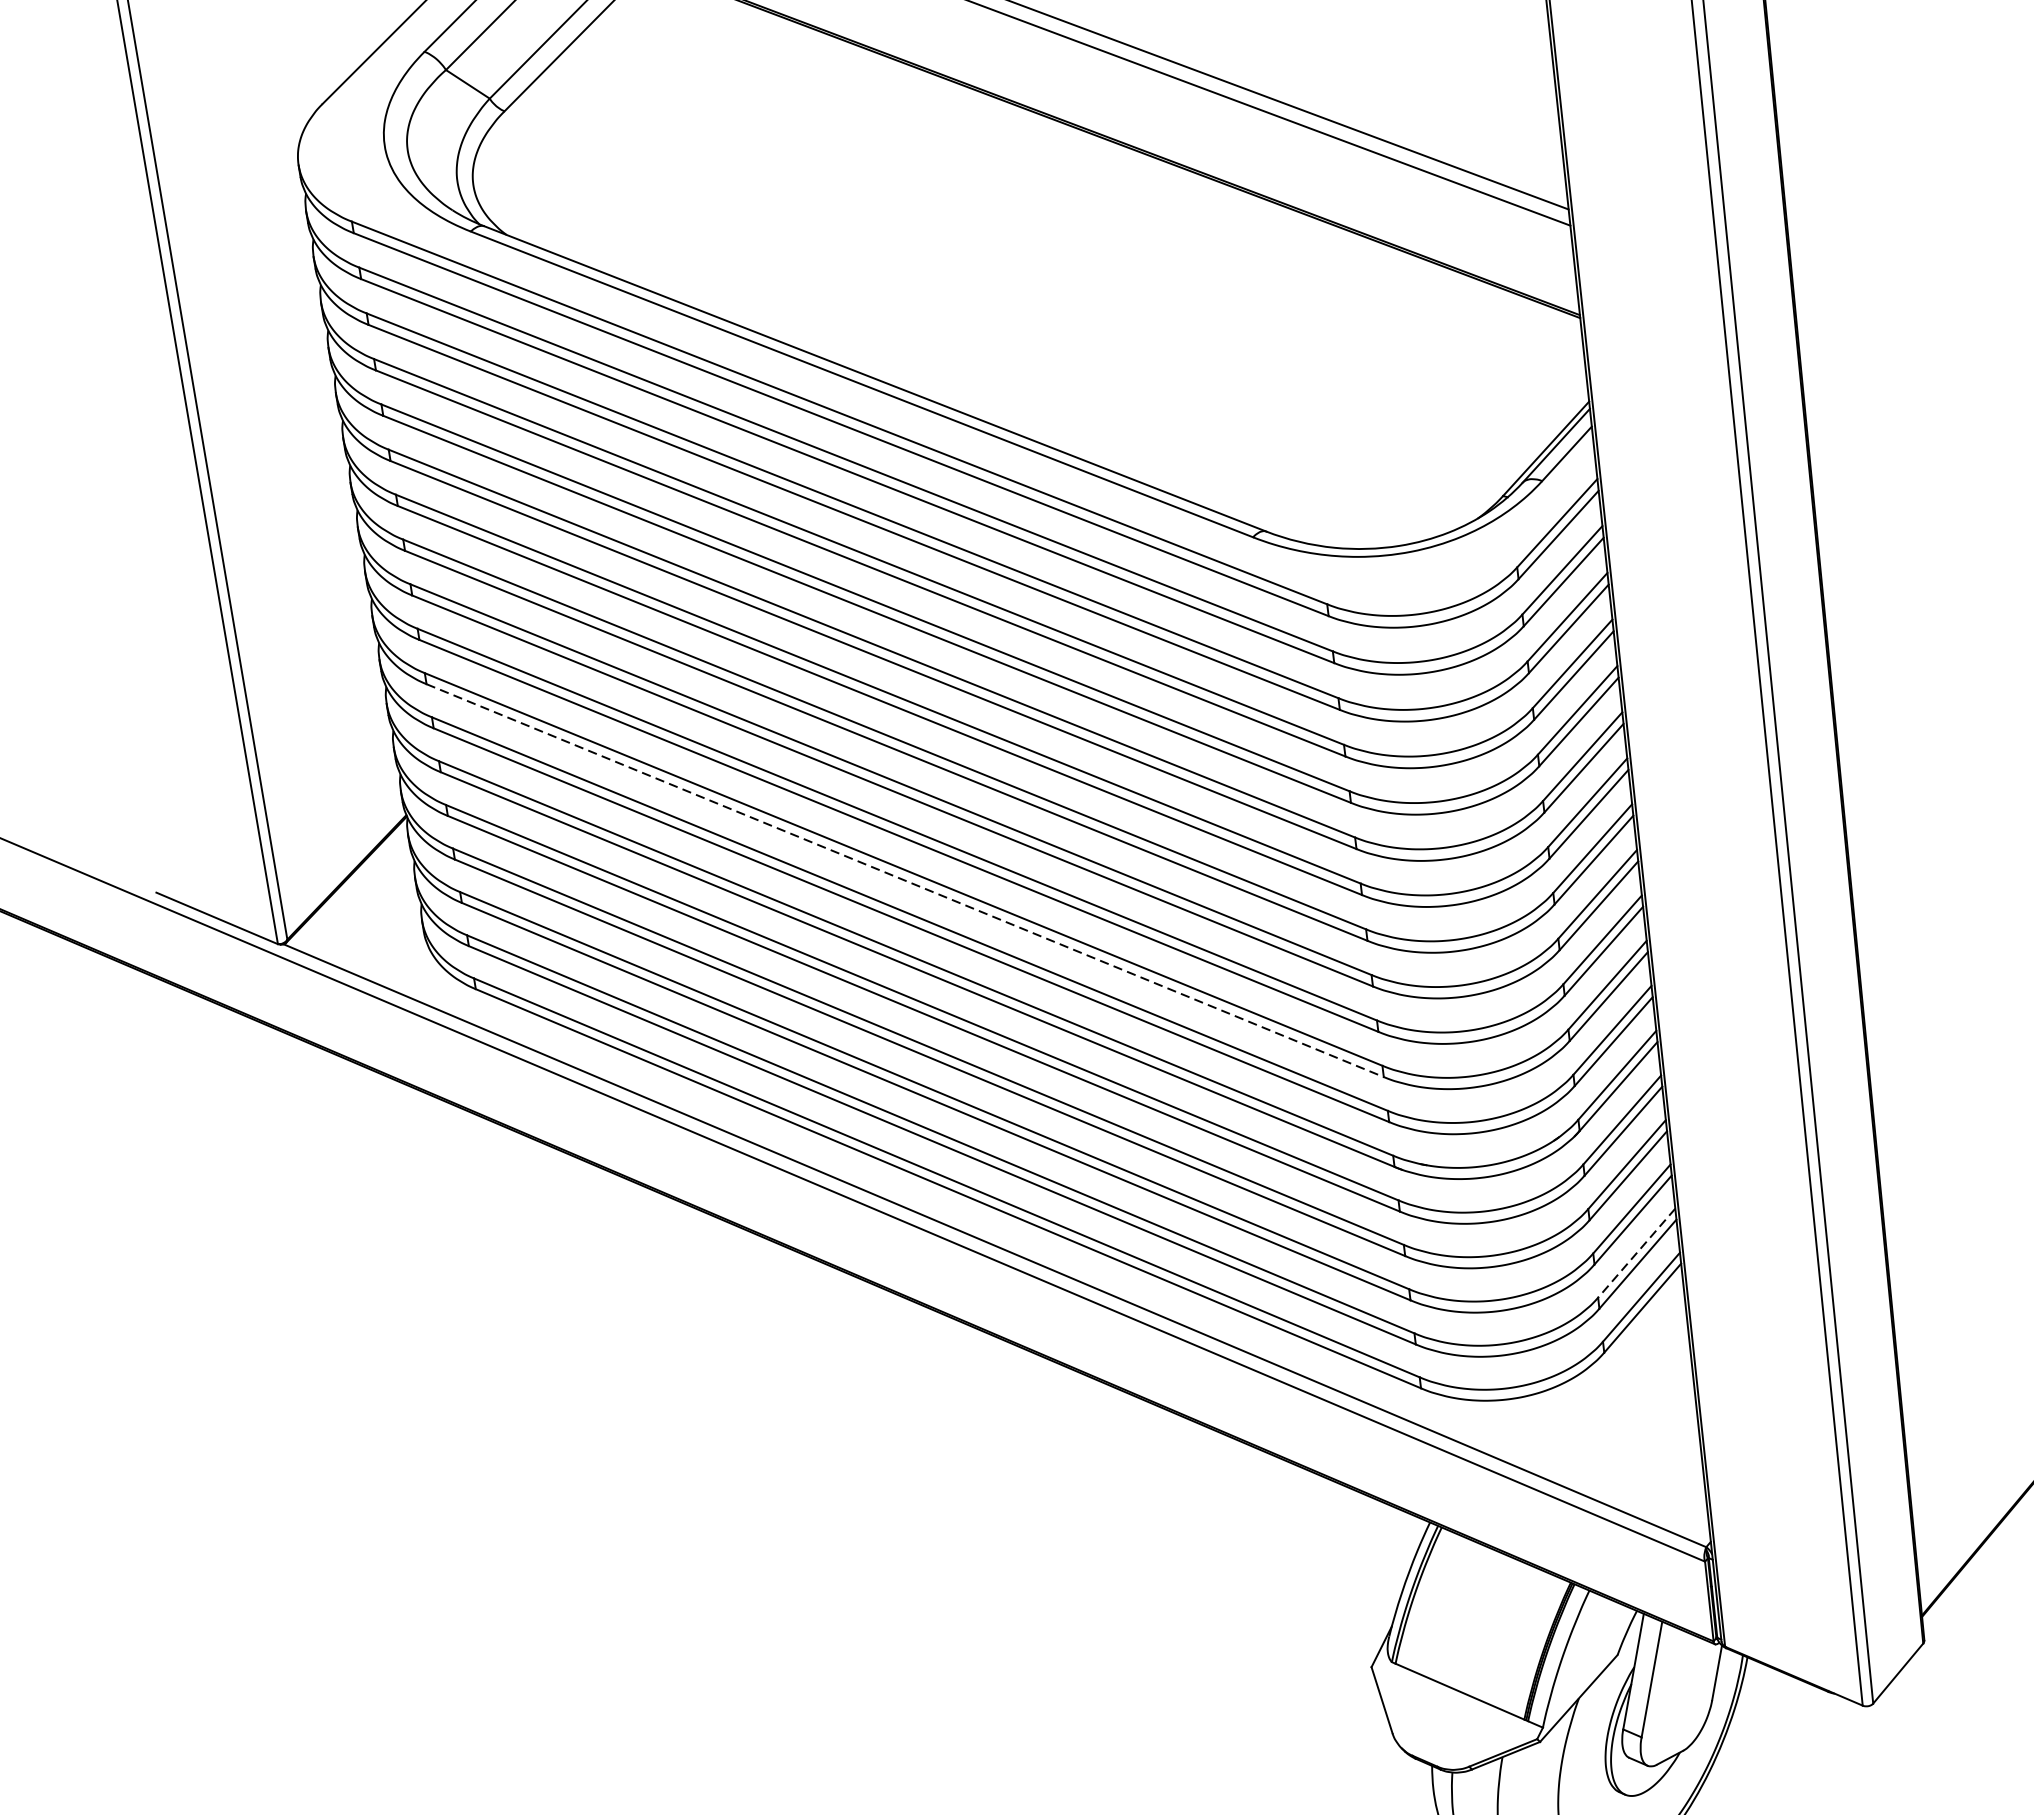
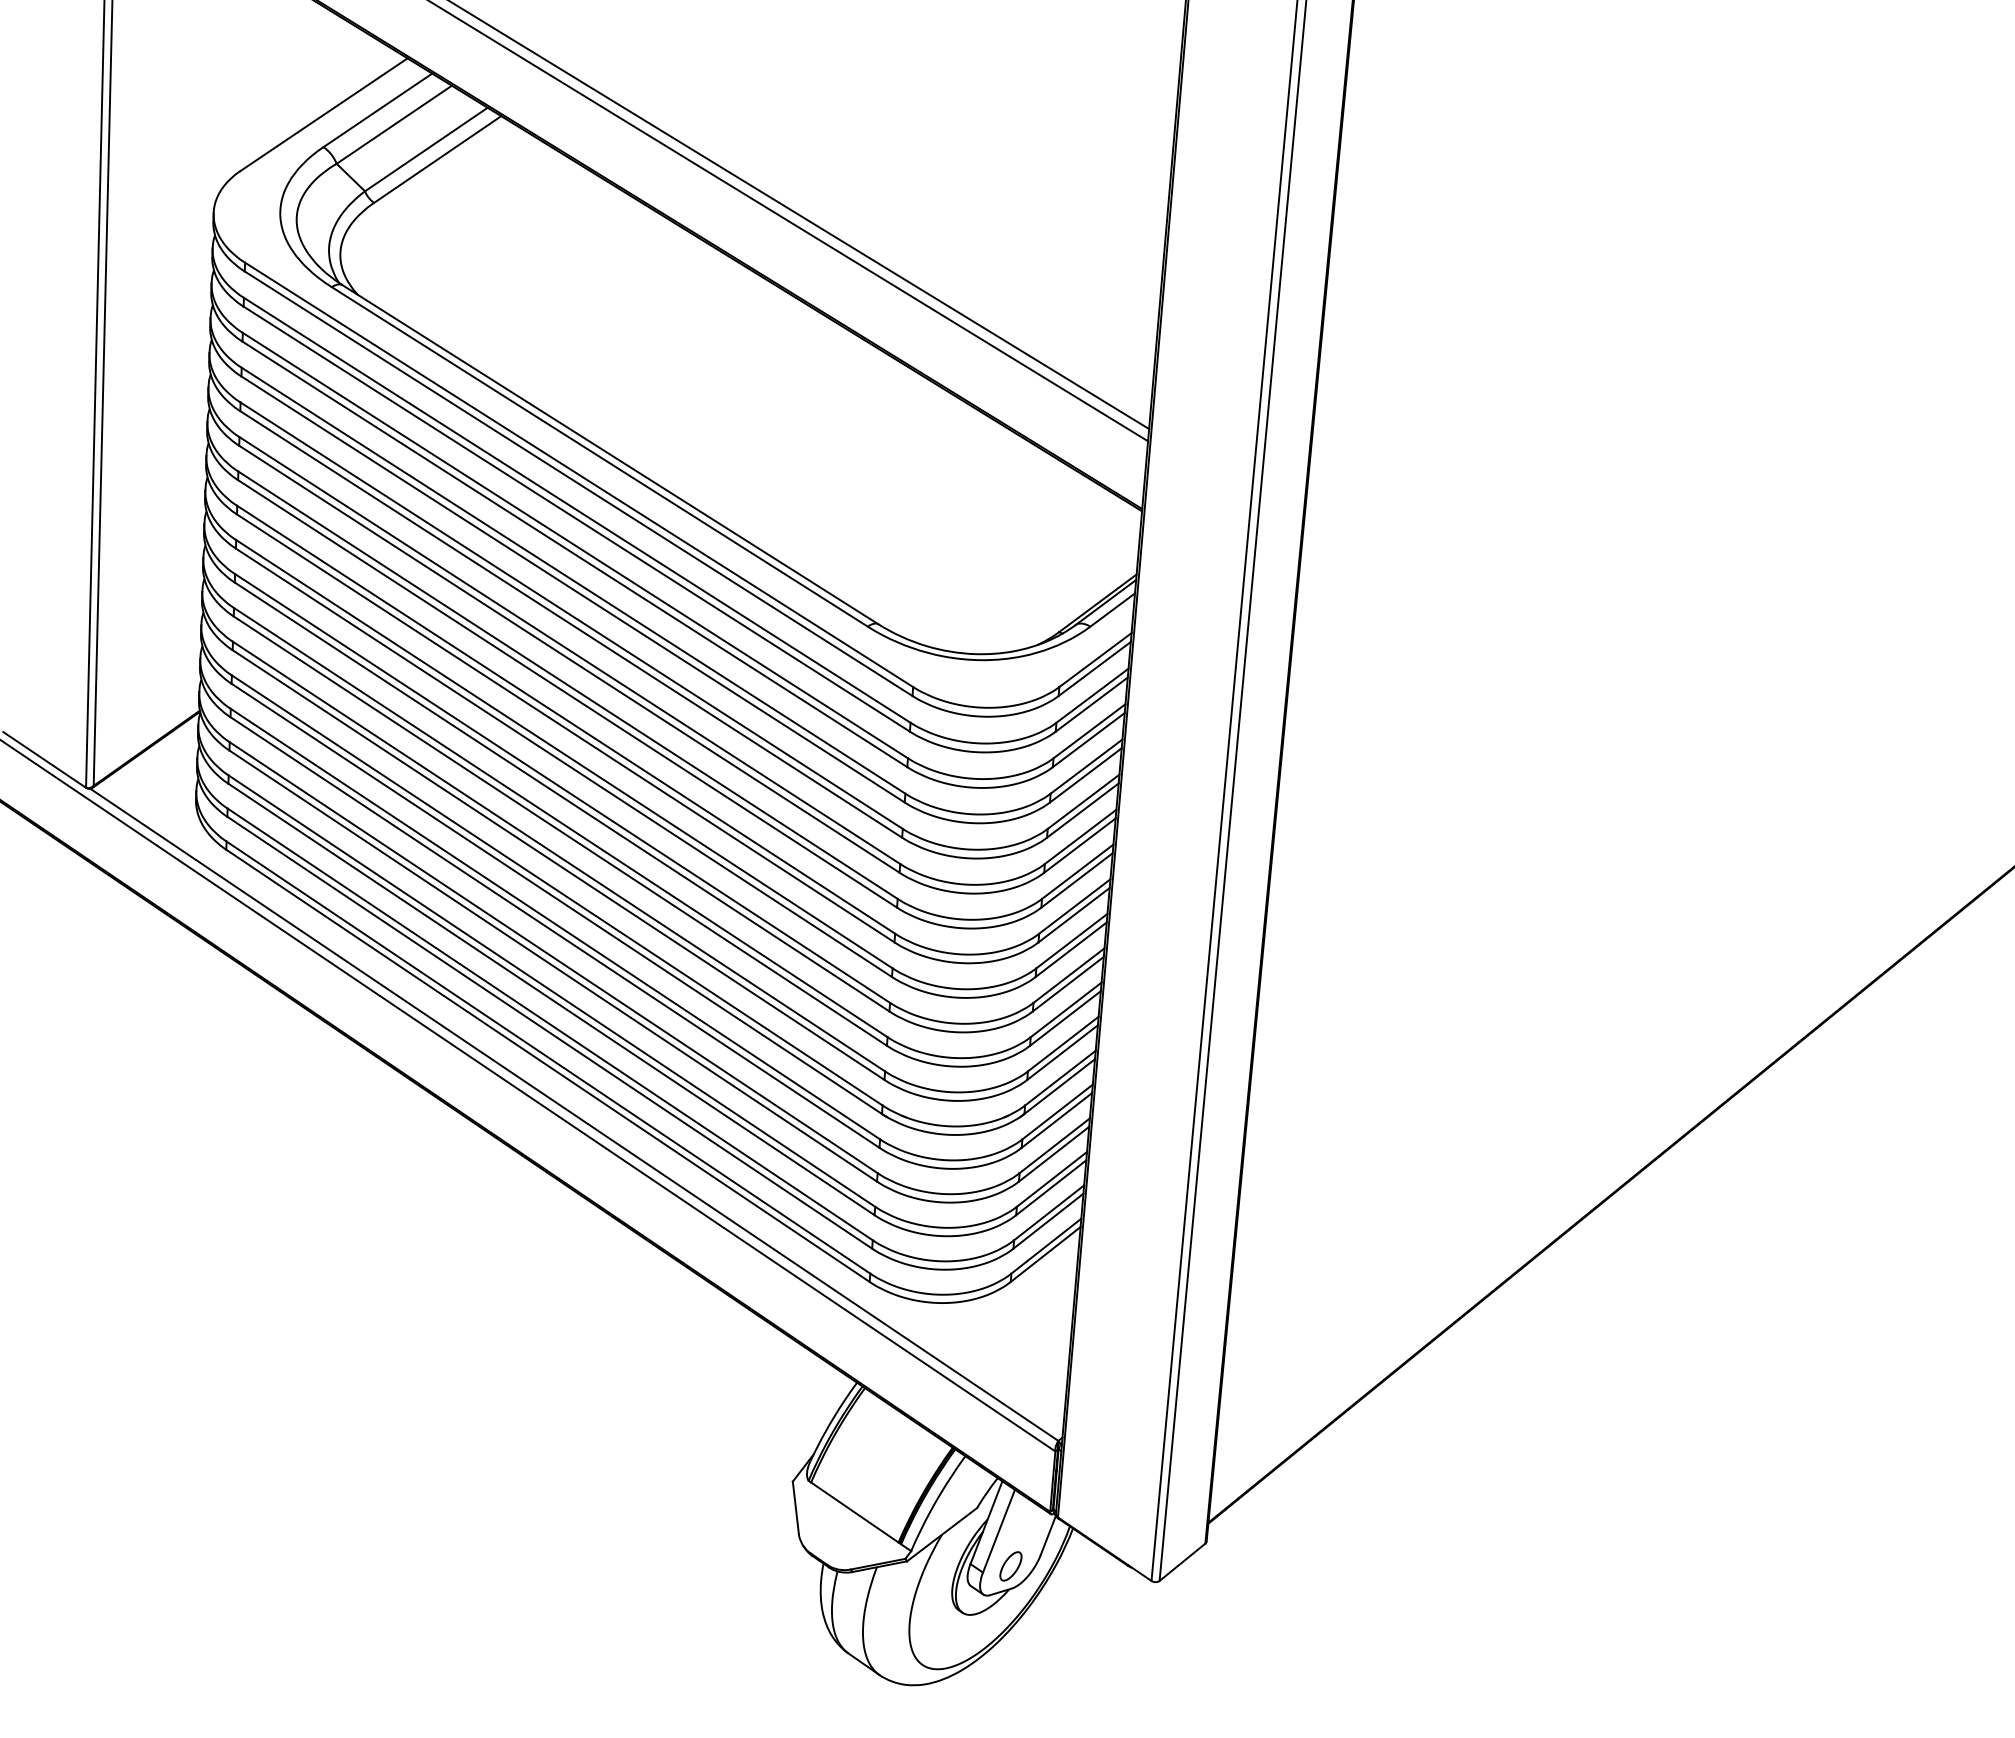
line: (905, 881) -> (560, 831), dashed -> solid
line: (1636, 1254) -> (1048, 1213), dashed -> solid
part: (1675, 1722) -> (1010, 1566), added

